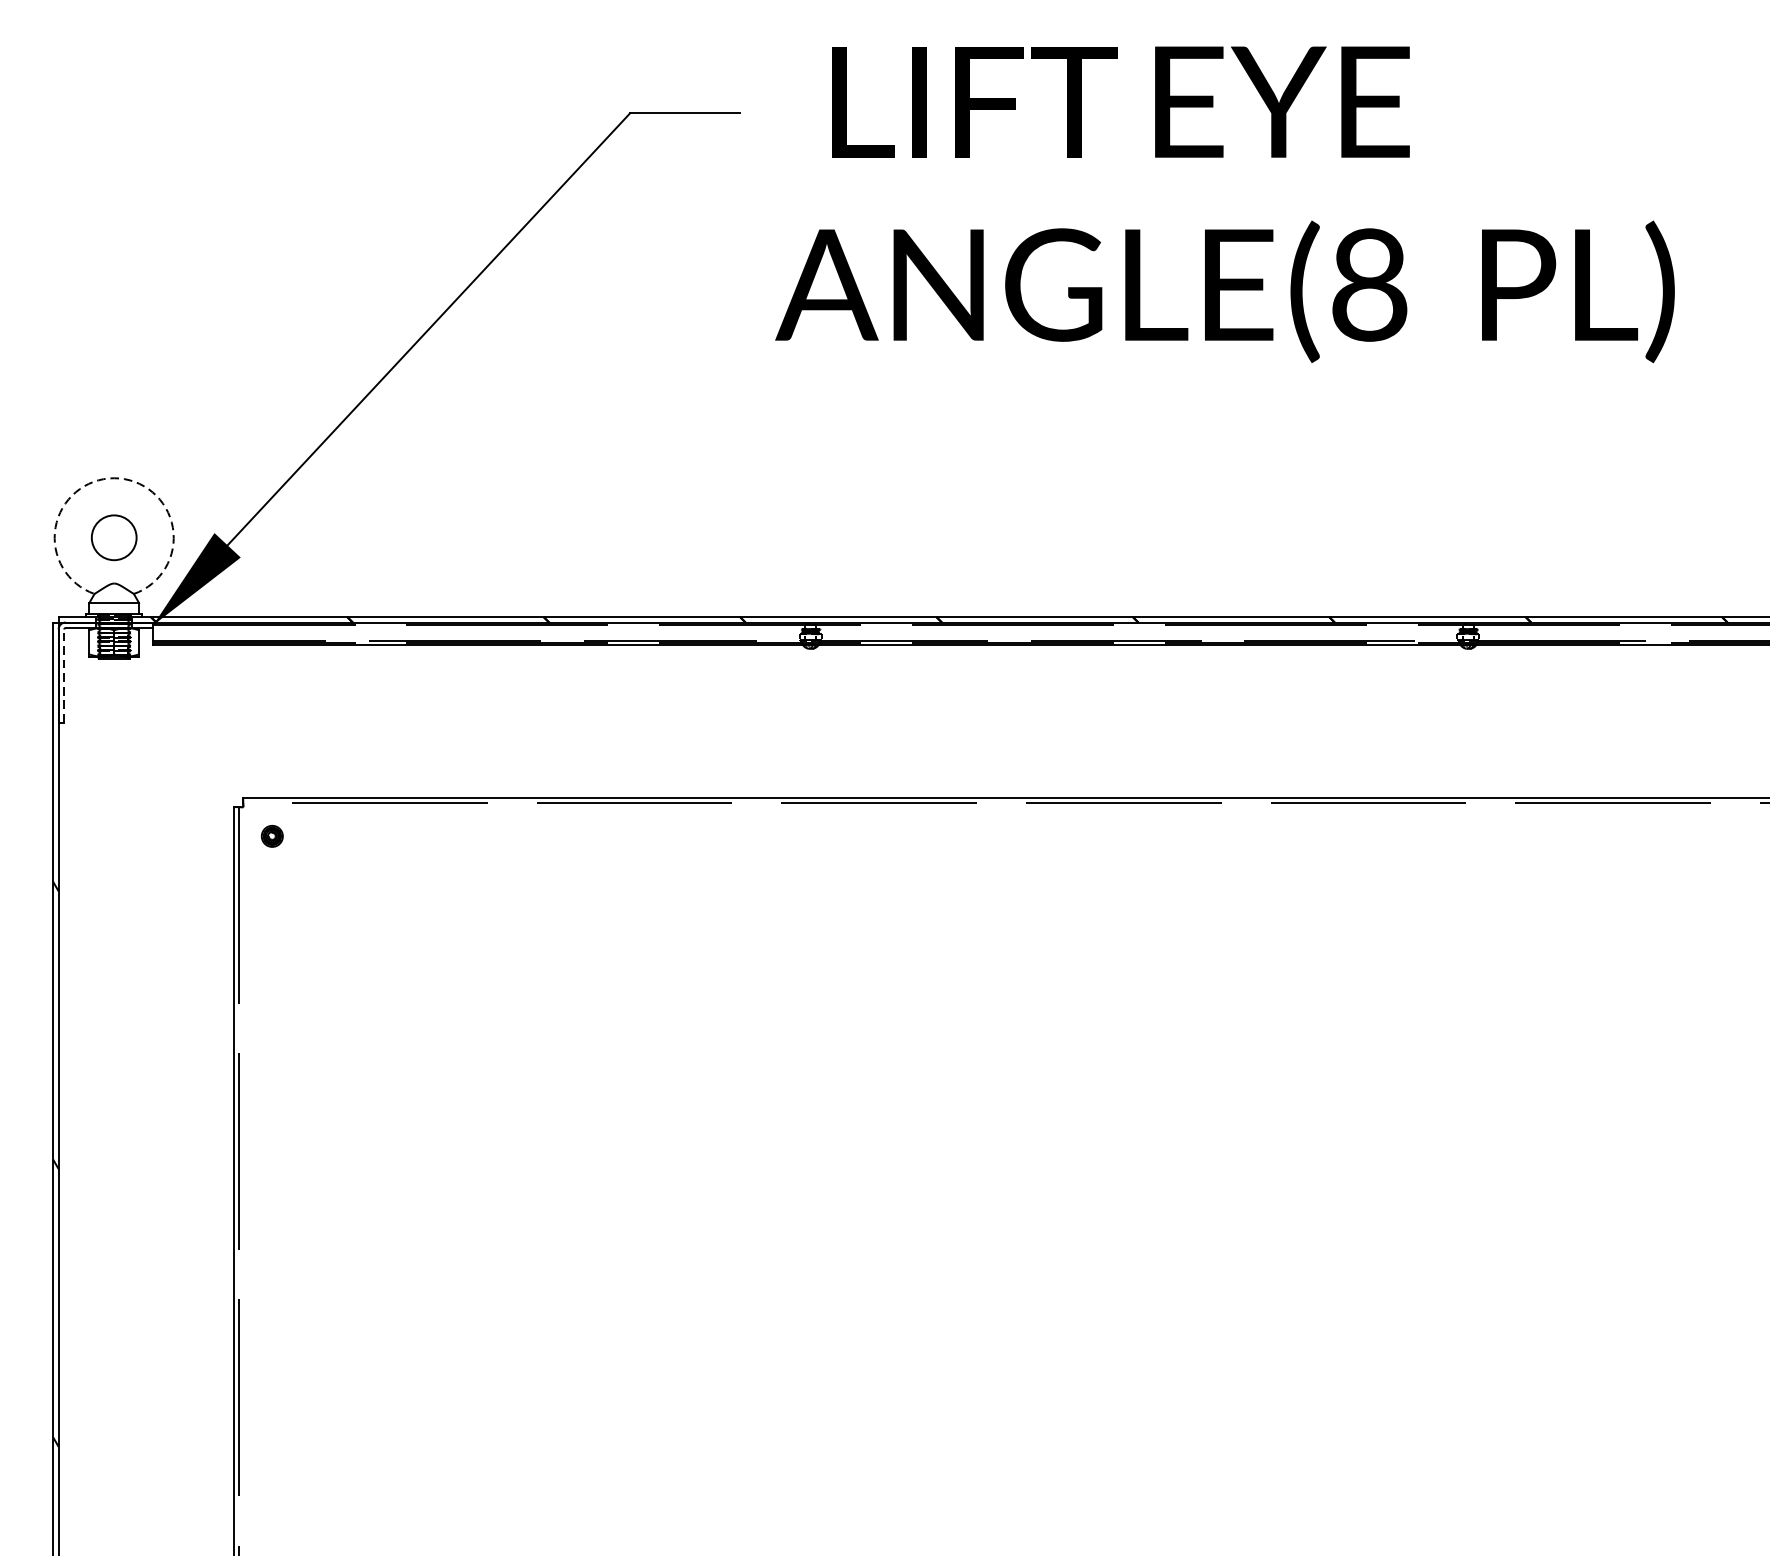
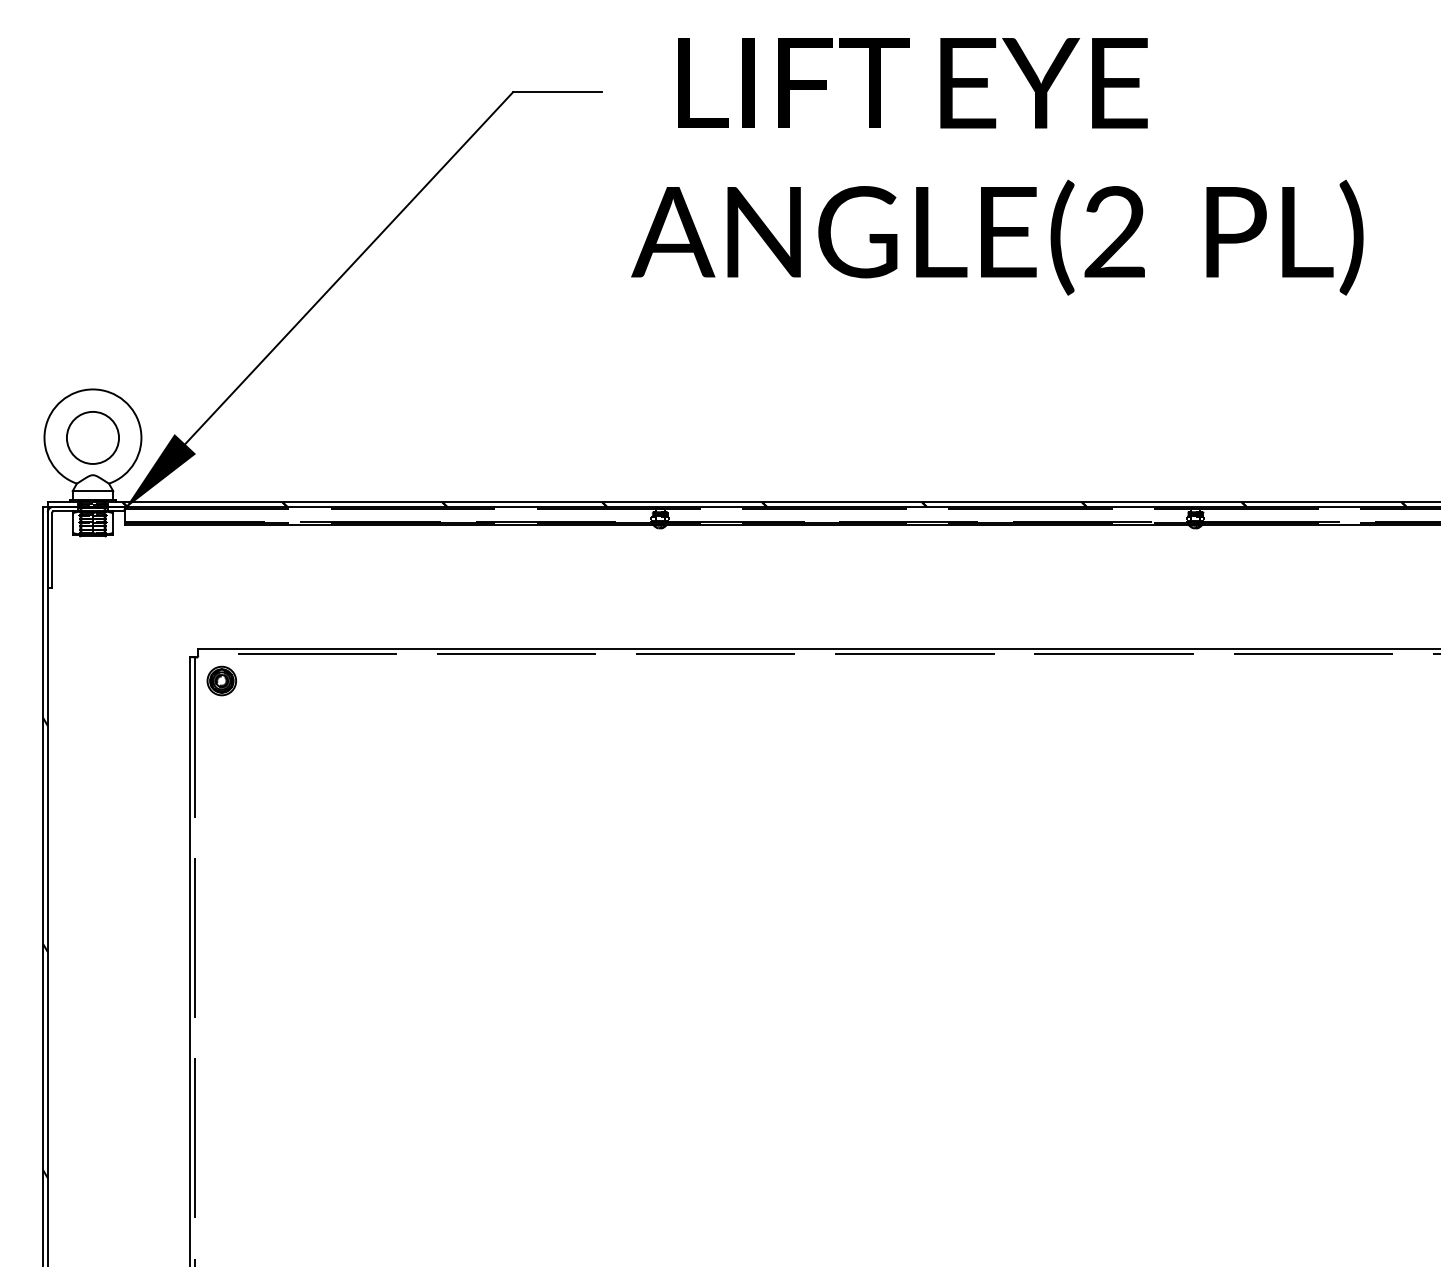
text: (1368, 285) -> (1114, 232), (8 -> (2
arc: (113, 478) -> (92, 389), dashed -> solid
circle: (113, 537) -> (92, 437), size x1.43
line: (64, 676) -> (52, 550), dashed -> solid
part: (272, 835) -> (221, 680), size x1.67

